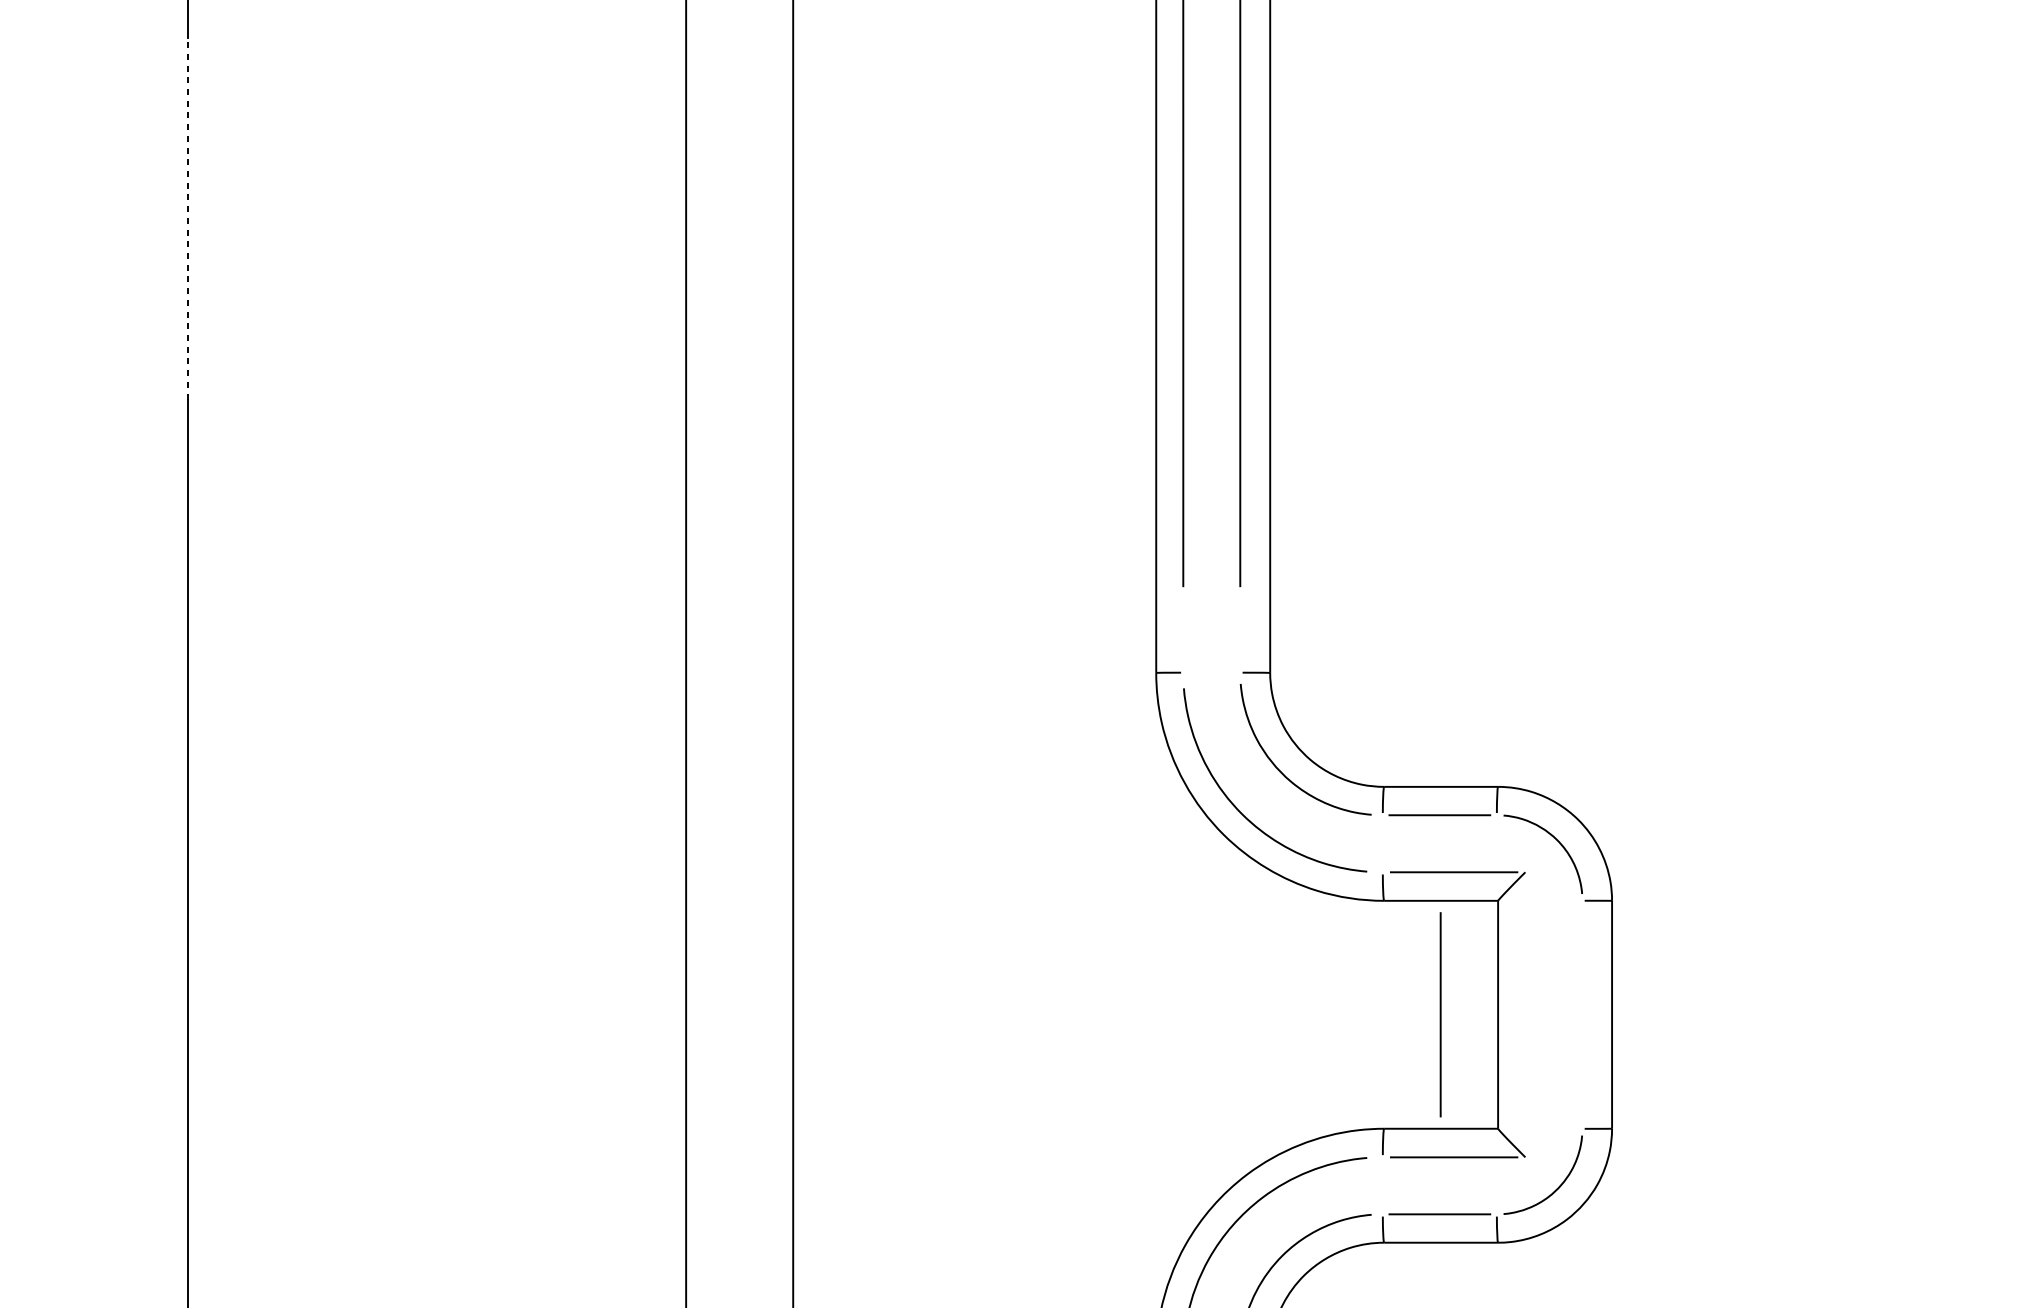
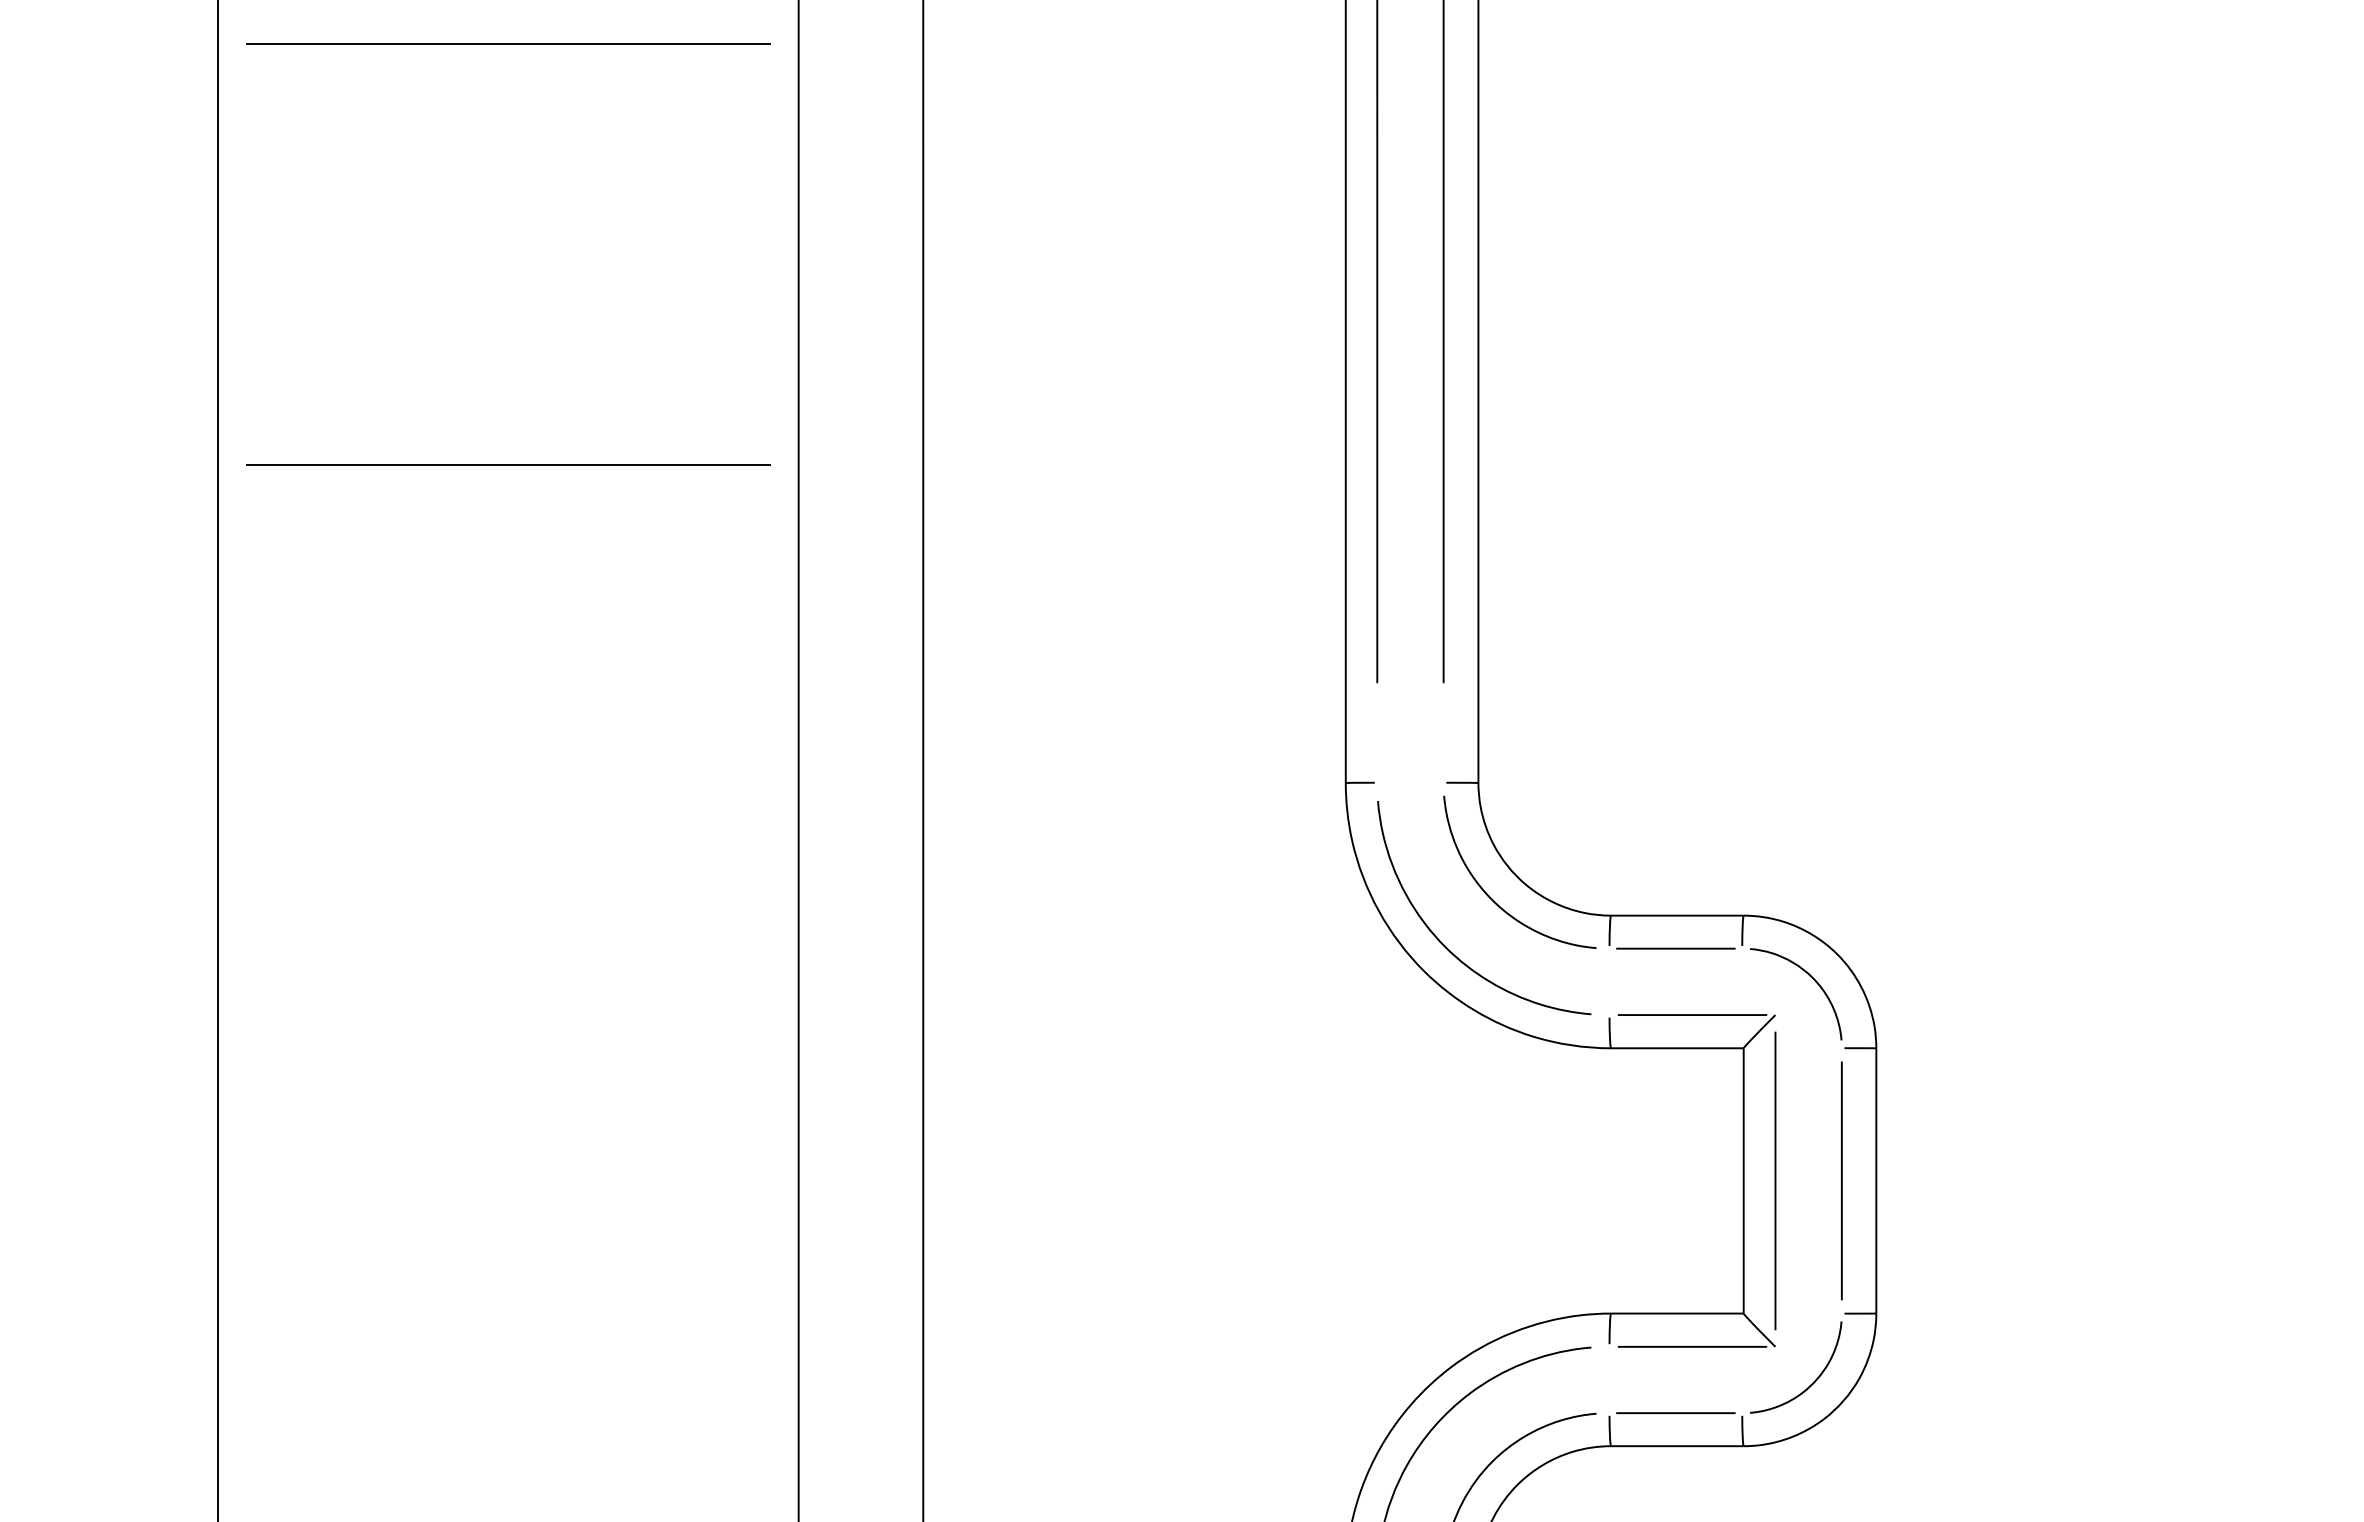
line: (436, 38) -> (508, 44), added
line: (187, 217) -> (218, 253), dashed -> solid
line: (436, 399) -> (508, 464), added
line: (1440, 1014) -> (1841, 1180), moved
line: (1525, 1014) -> (1775, 1180), added

